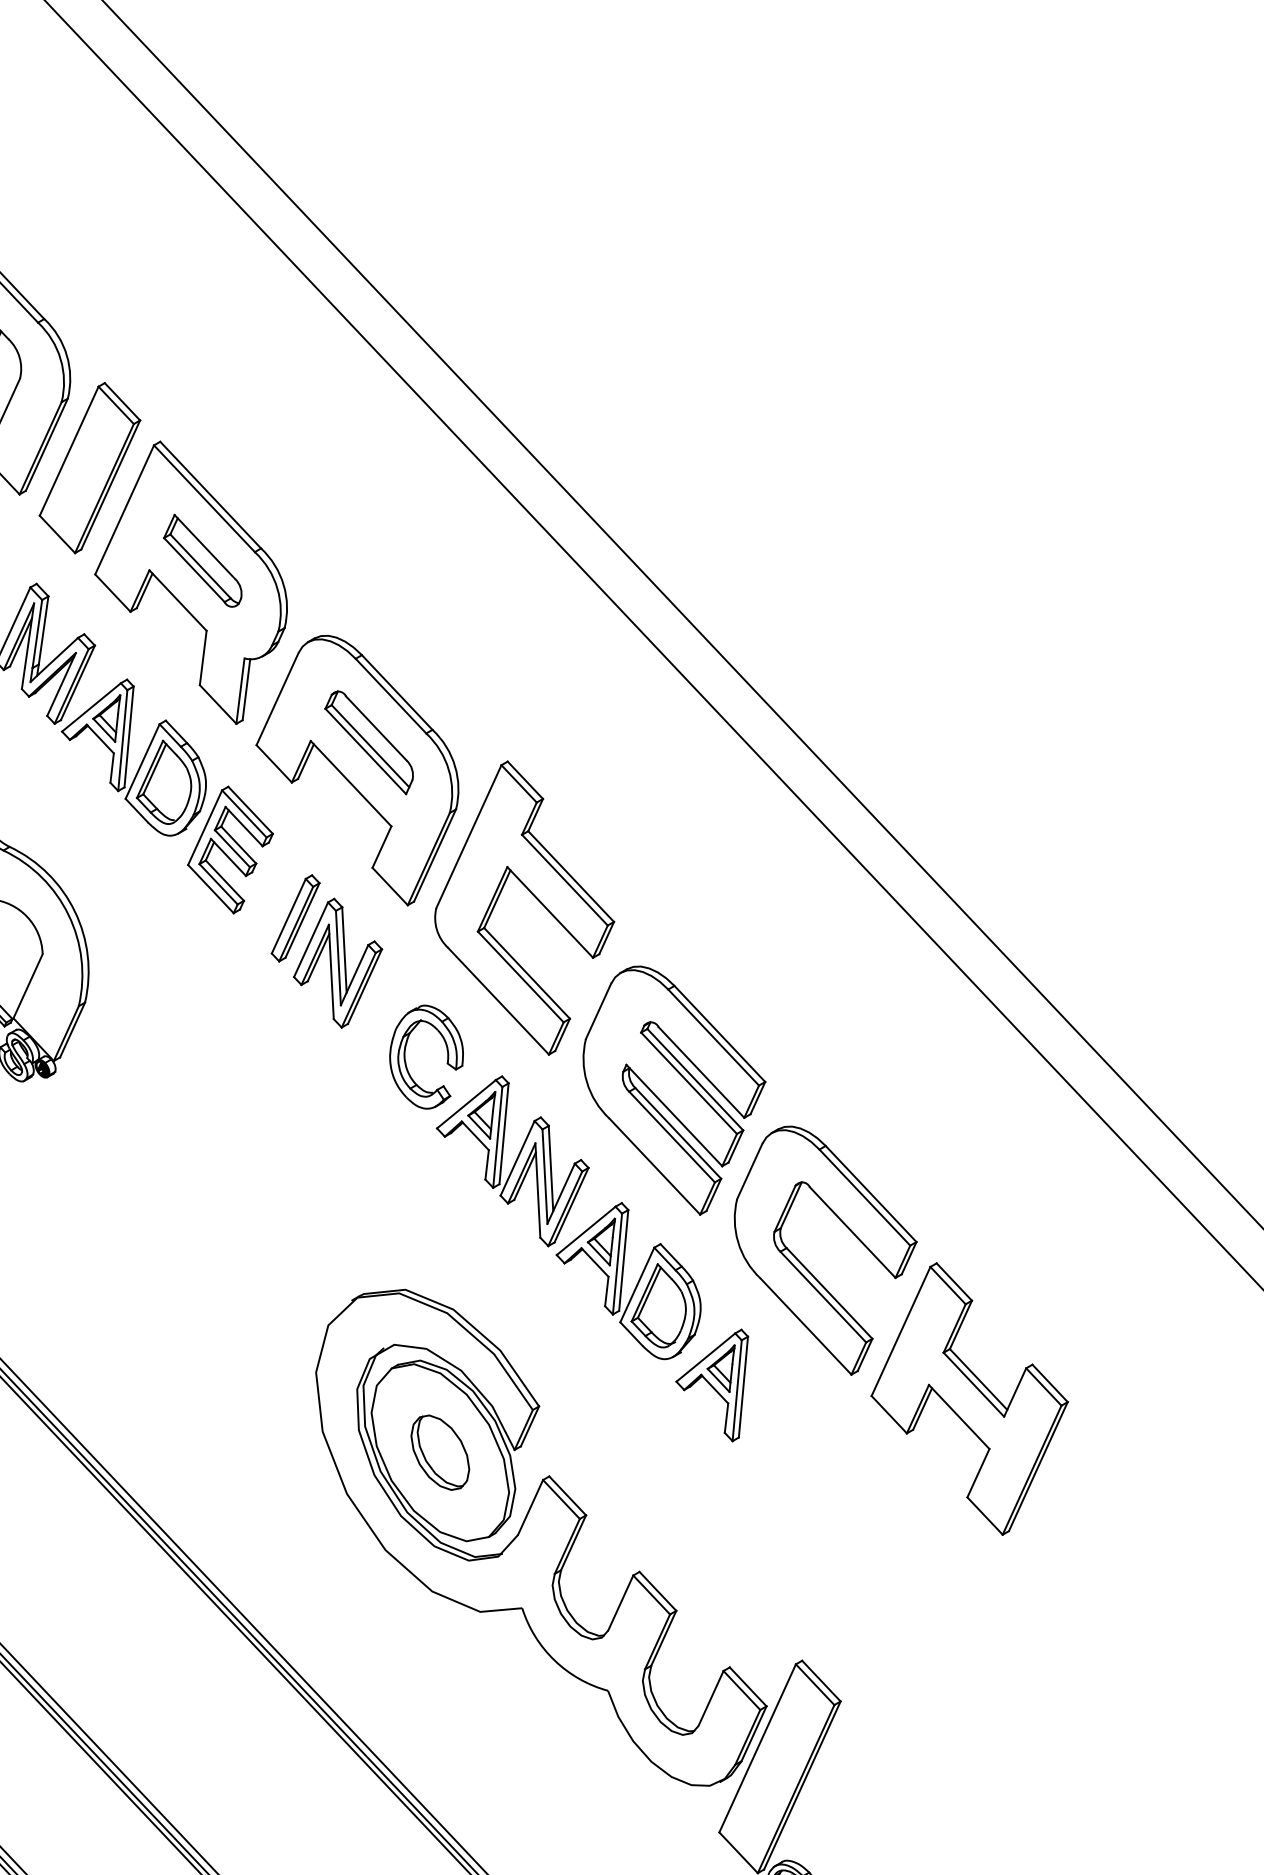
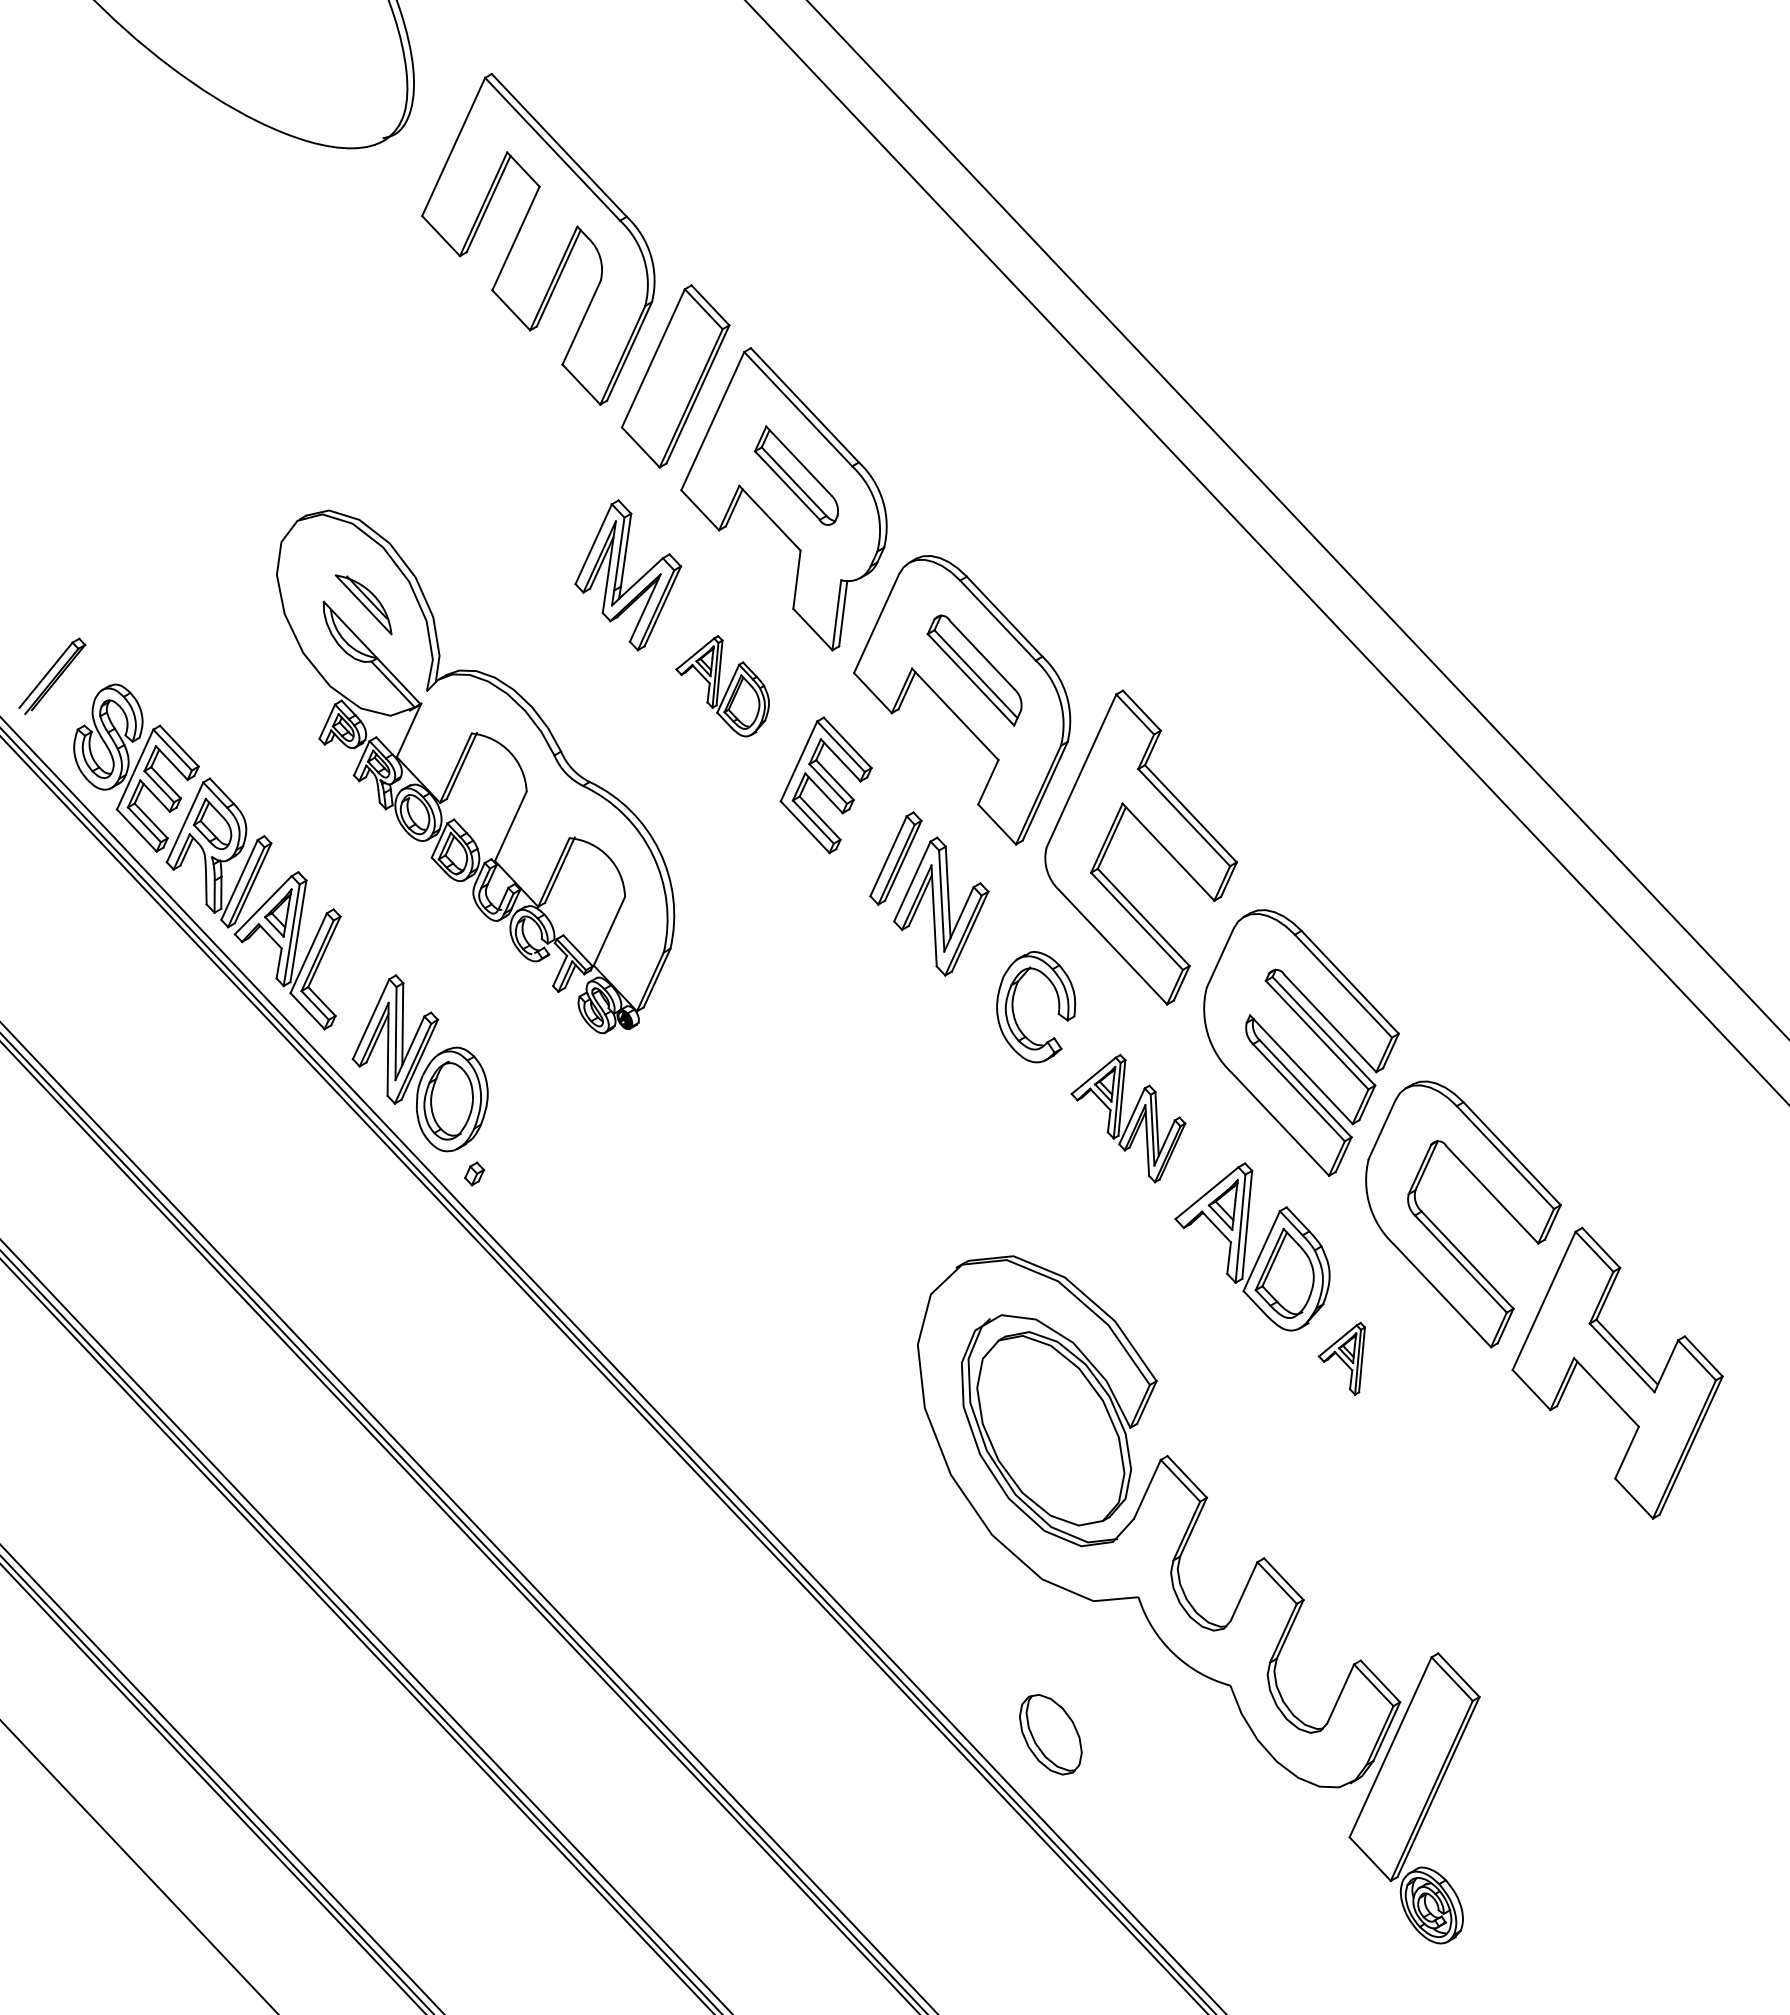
part: (133, 756) -> (722, 685), size x0.6
part: (512, 1161) -> (1128, 1118), size x0.7
part: (711, 1385) -> (1341, 1358), size x0.6
part: (440, 1452) -> (1050, 1734), moved

